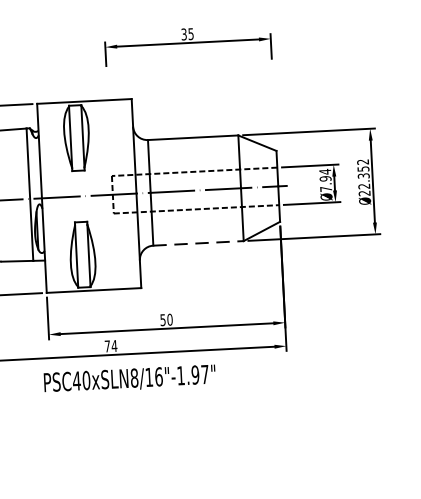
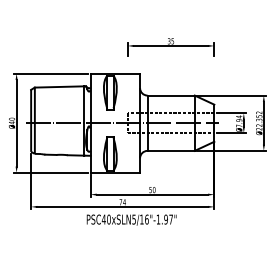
line: (199, 242) -> (171, 150), dashed -> solid
text: (135, 377) -> (134, 219), PSC40xSLN8/16"-1.97" -> PSC40xSLN5/16"-1.97"

